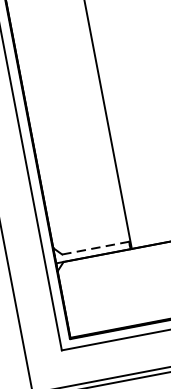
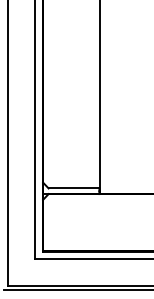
line: (96, 248) -> (74, 188), dashed -> solid

